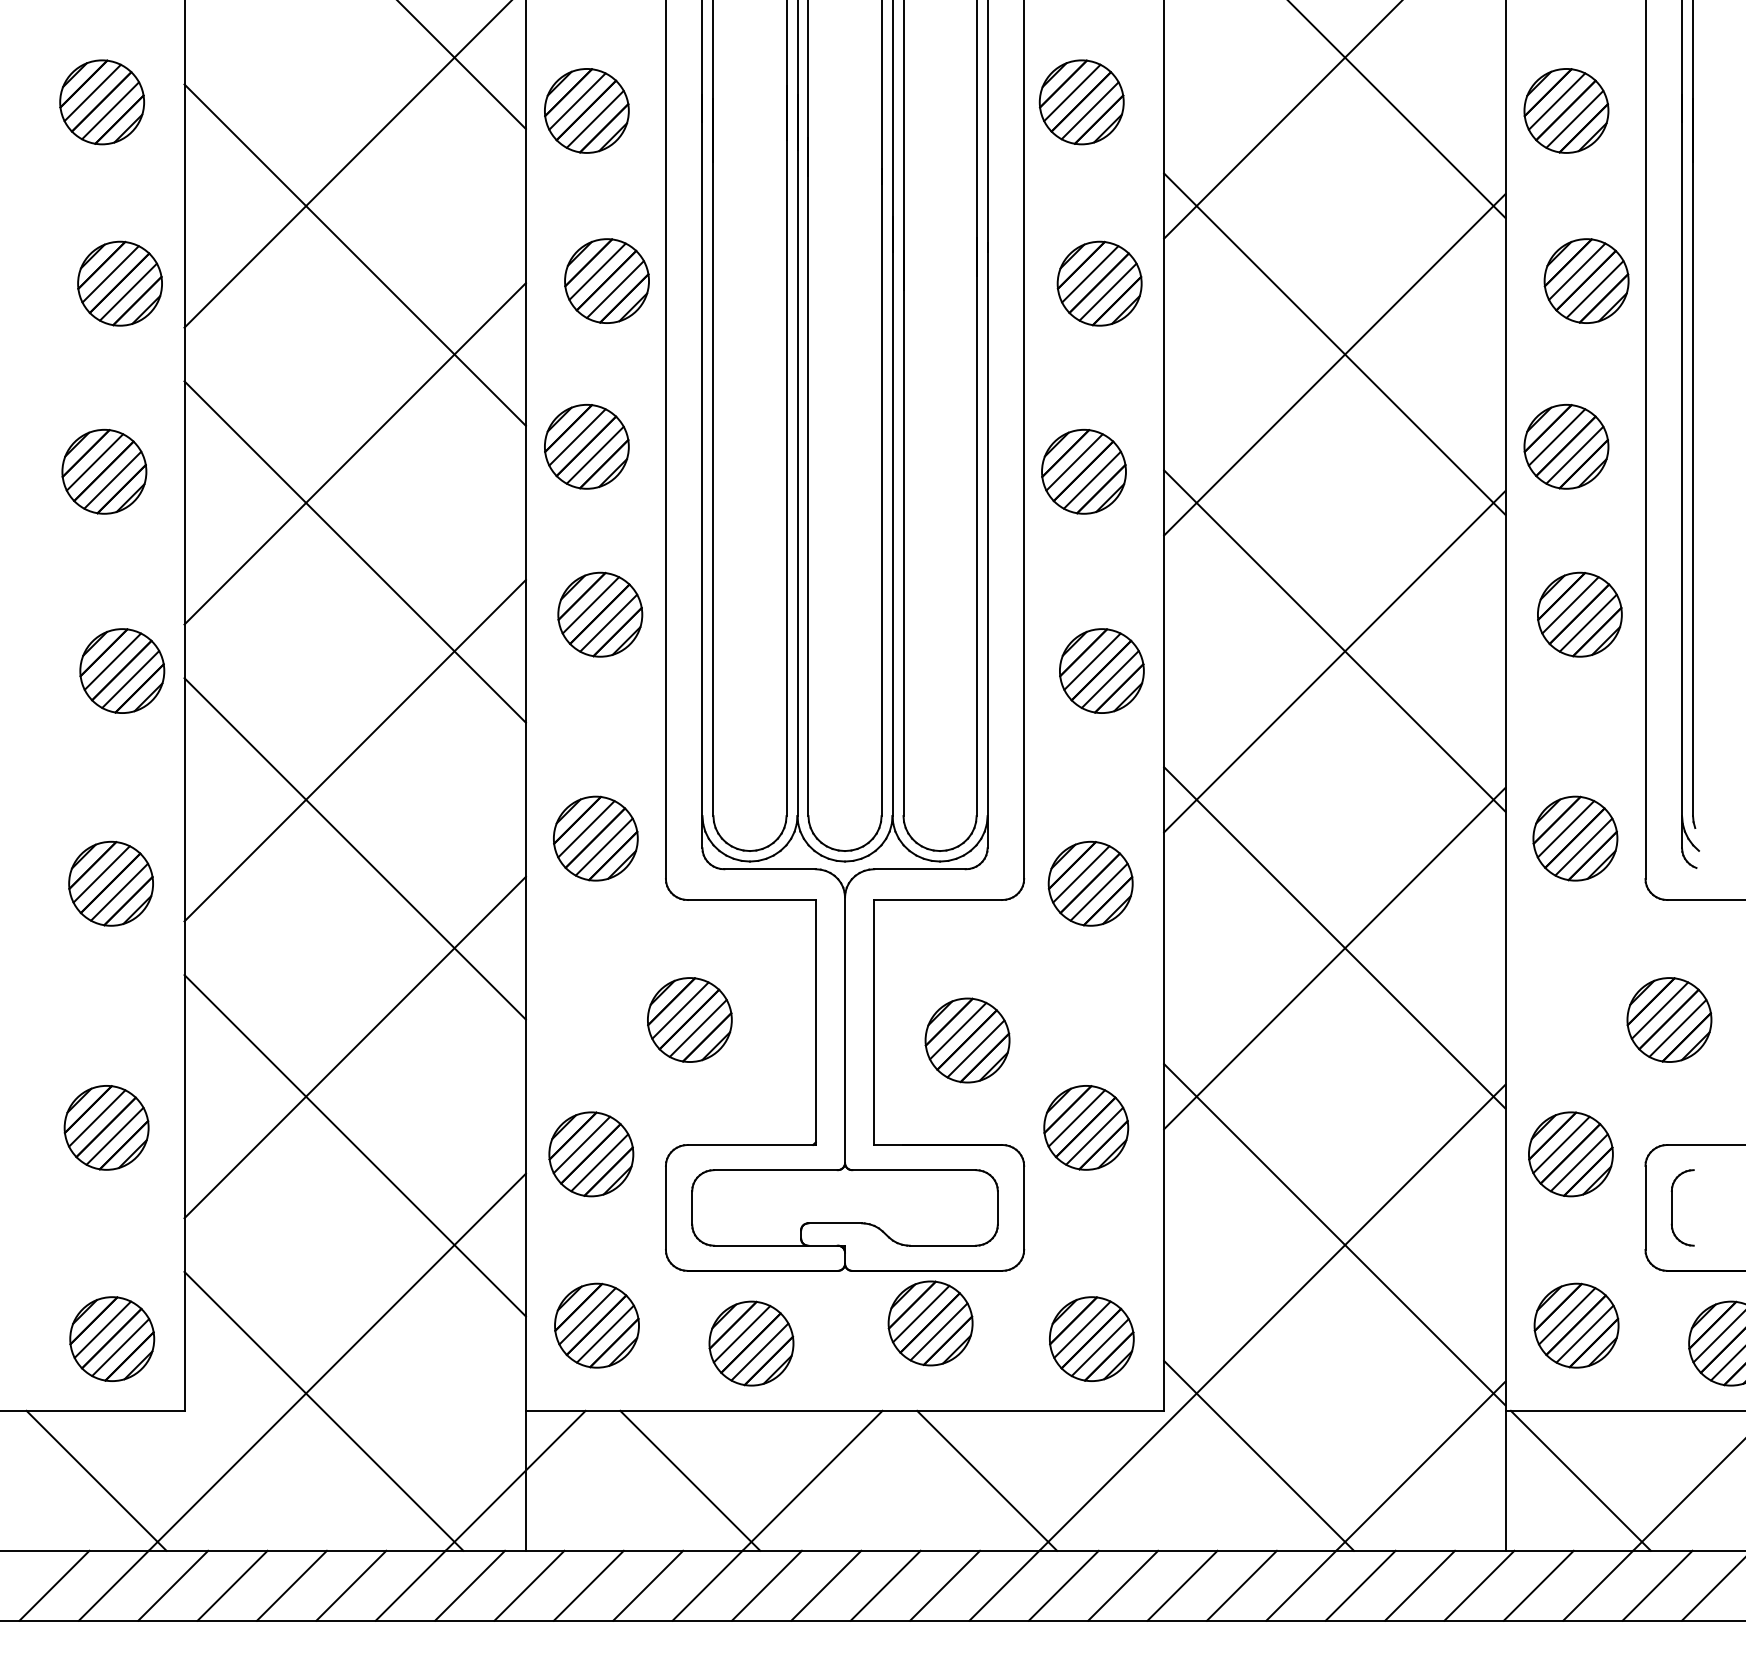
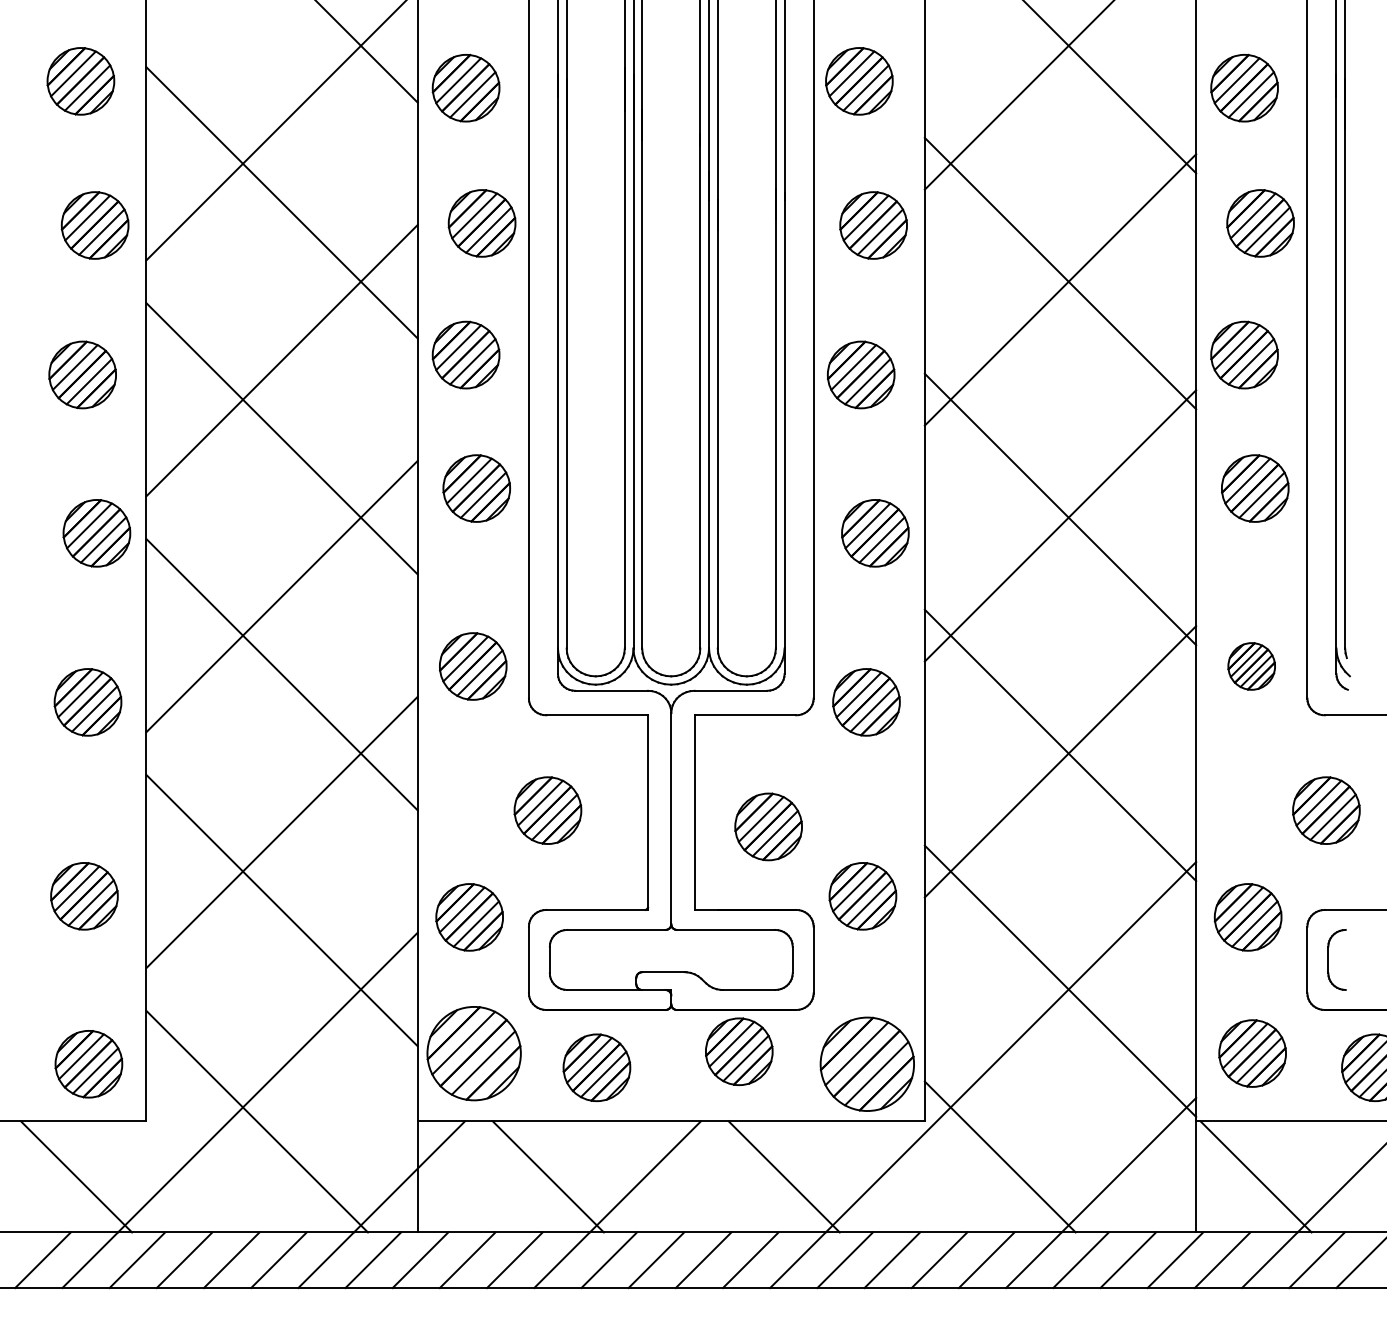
part: (1575, 838) -> (1251, 666), size x0.7
part: (596, 1325) -> (473, 1053), size x1.4
part: (1091, 1338) -> (867, 1063), size x1.4

